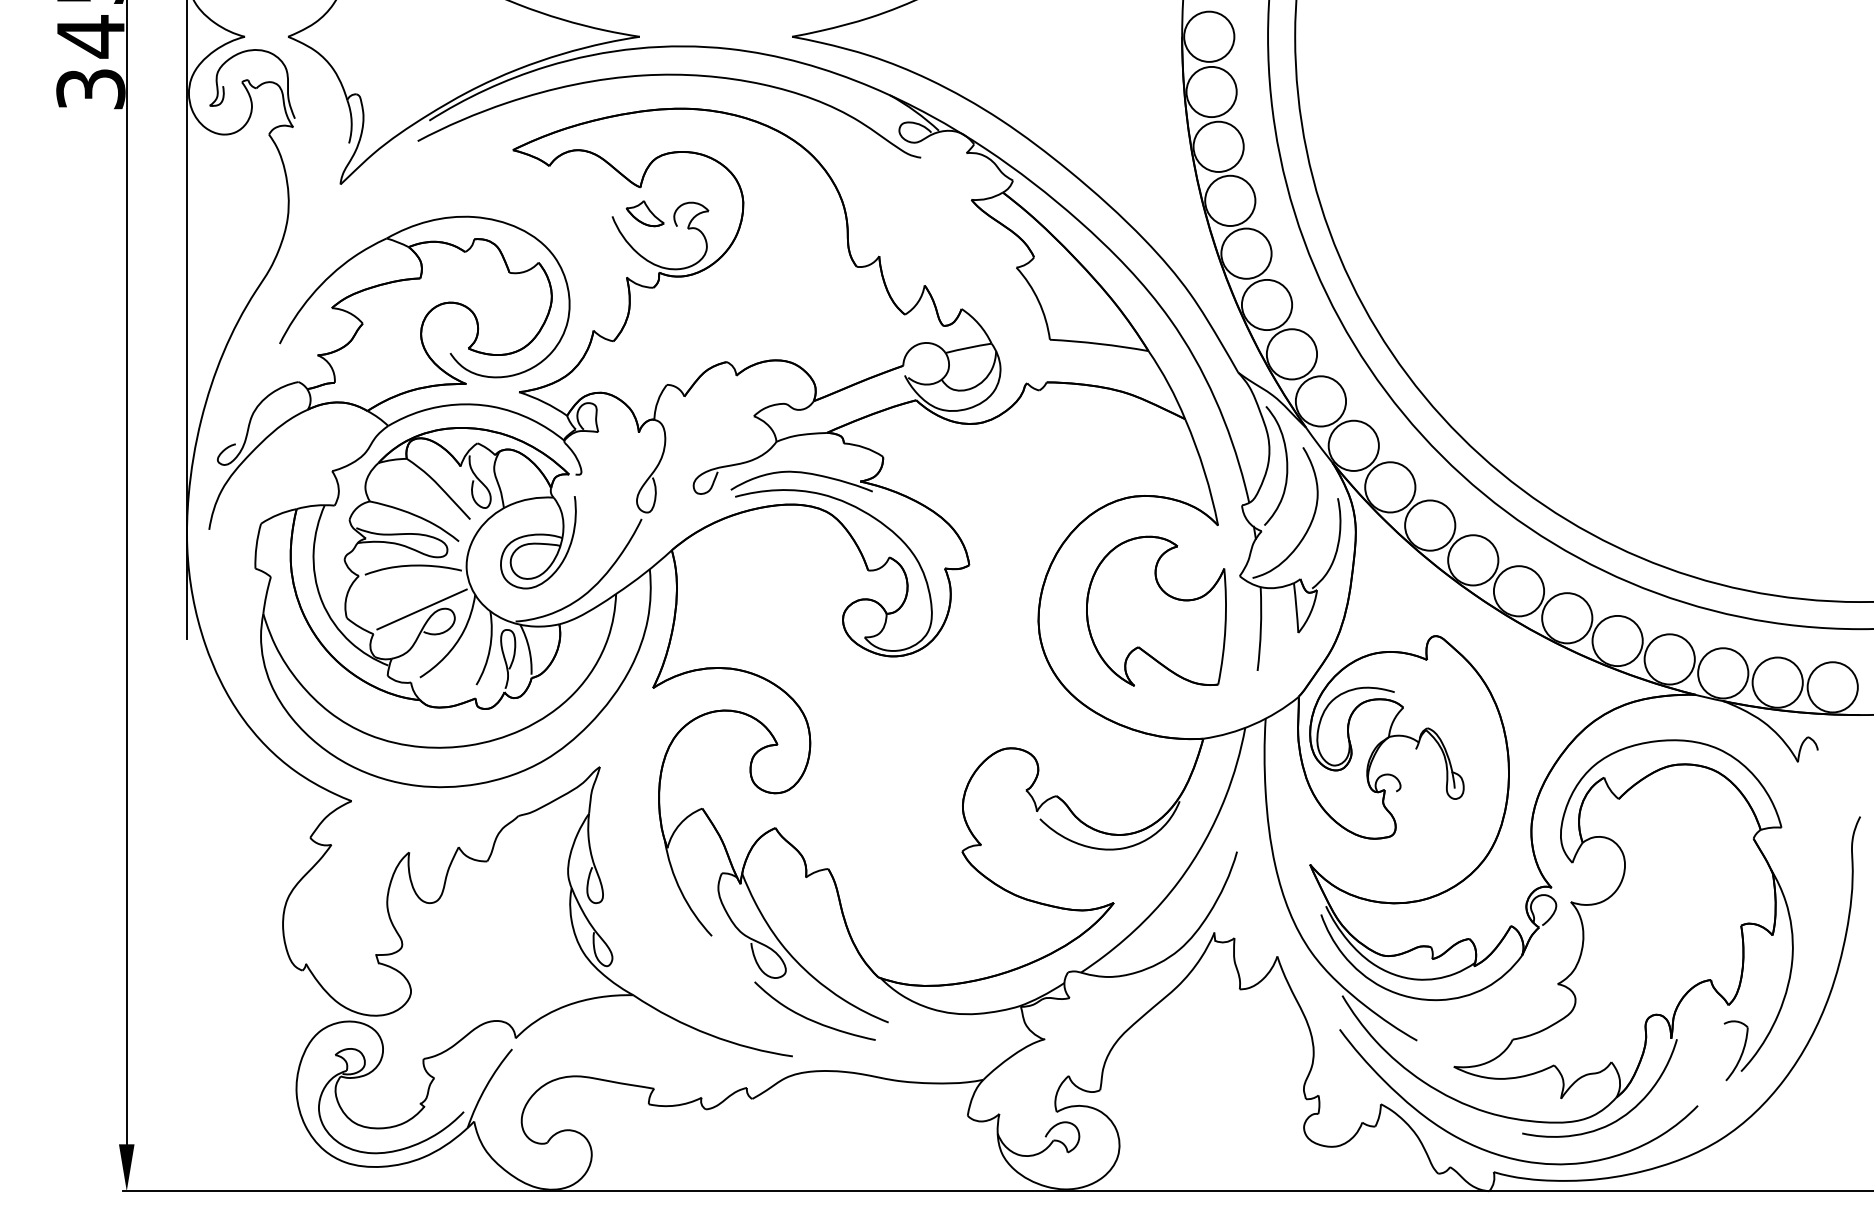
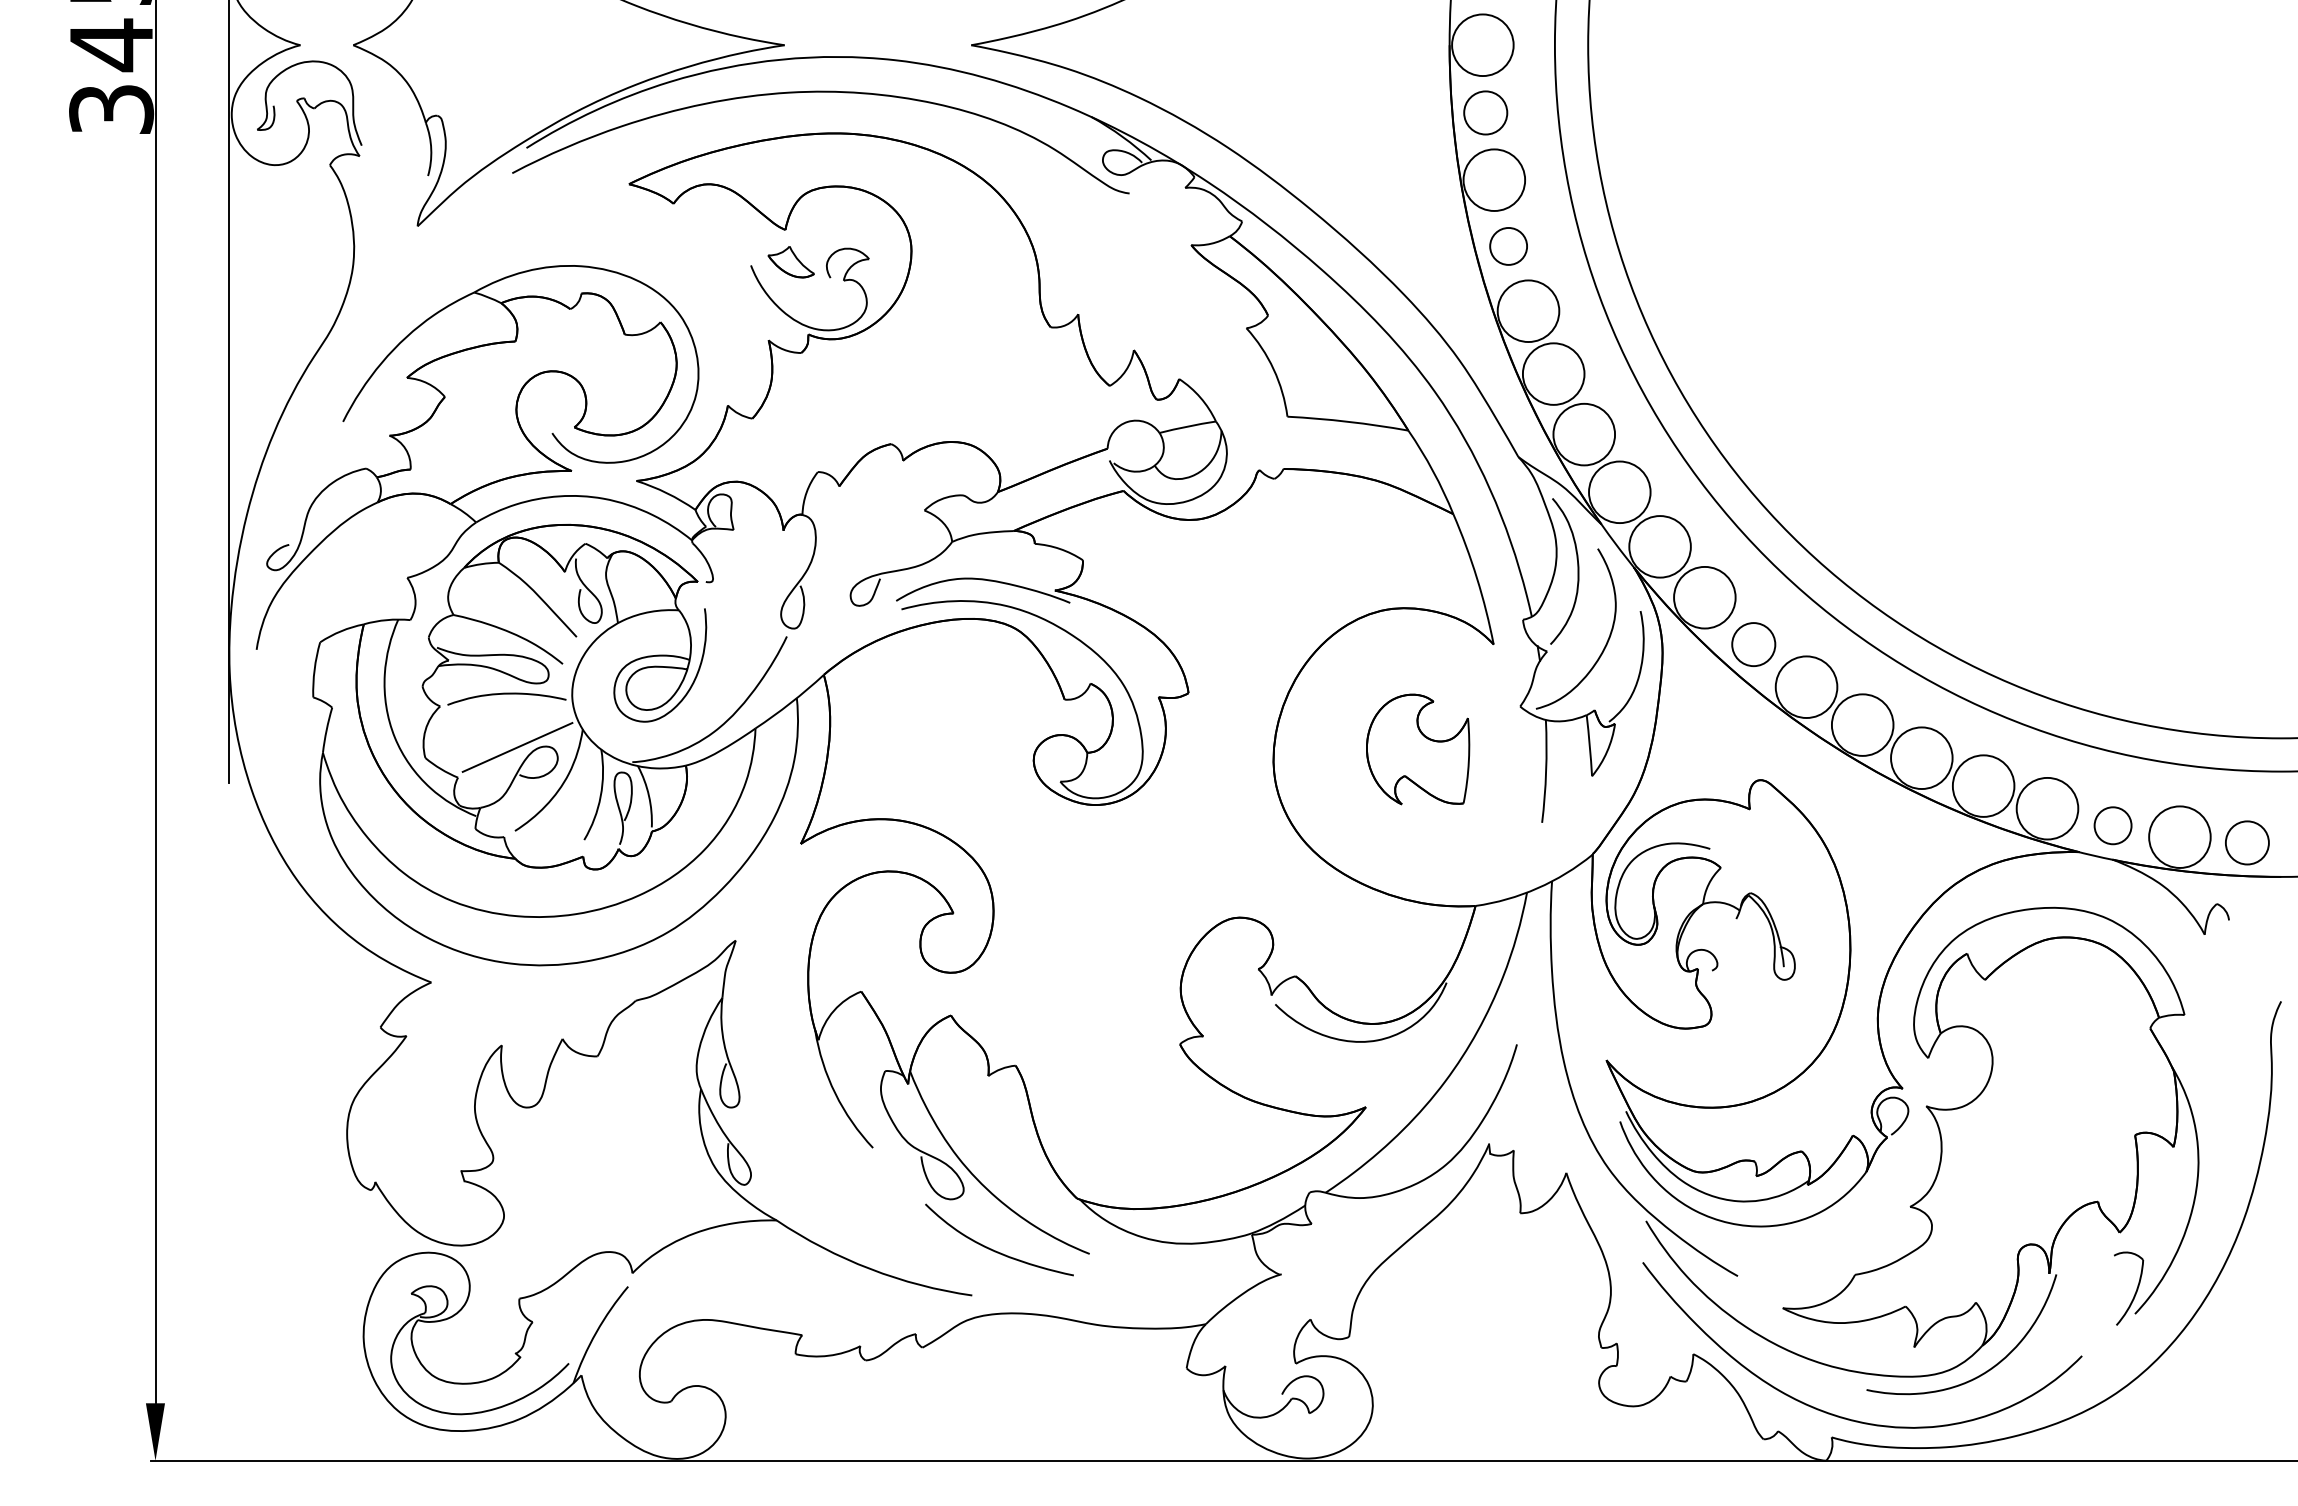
circle: (1211, 91) -> (1485, 112), size x0.7
circle: (1230, 200) -> (1508, 245), size x0.6
circle: (1430, 525) -> (1754, 644), size x0.7
part: (1156, 610) -> (1418, 748), size x0.6
circle: (1723, 673) -> (2113, 825), size x0.6
circle: (1832, 687) -> (2247, 843), size x0.7

